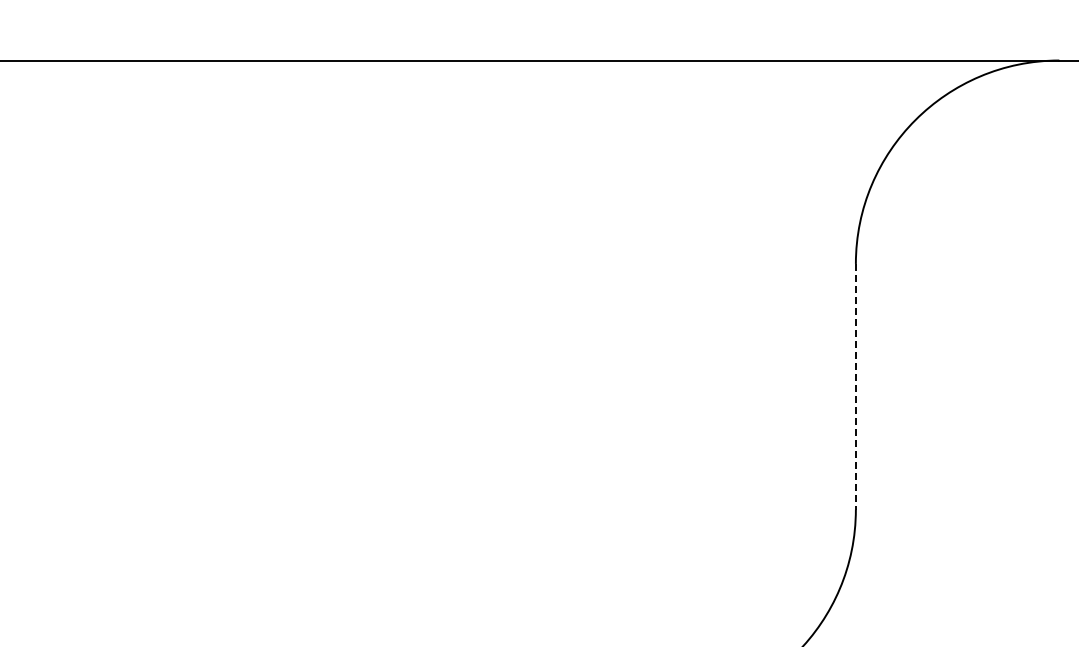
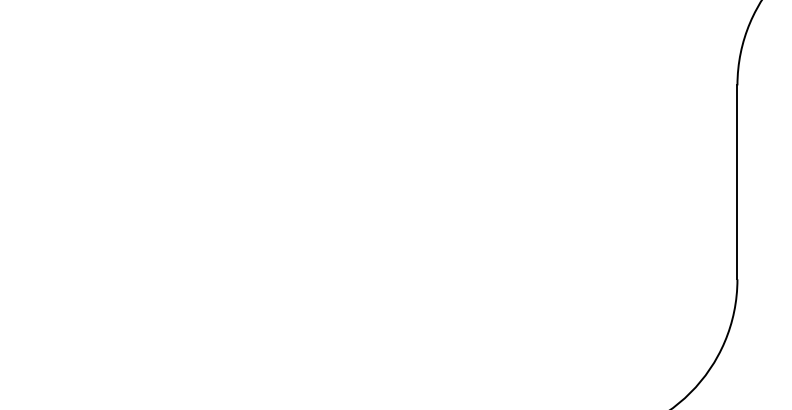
line: (855, 386) -> (737, 182), dashed -> solid

